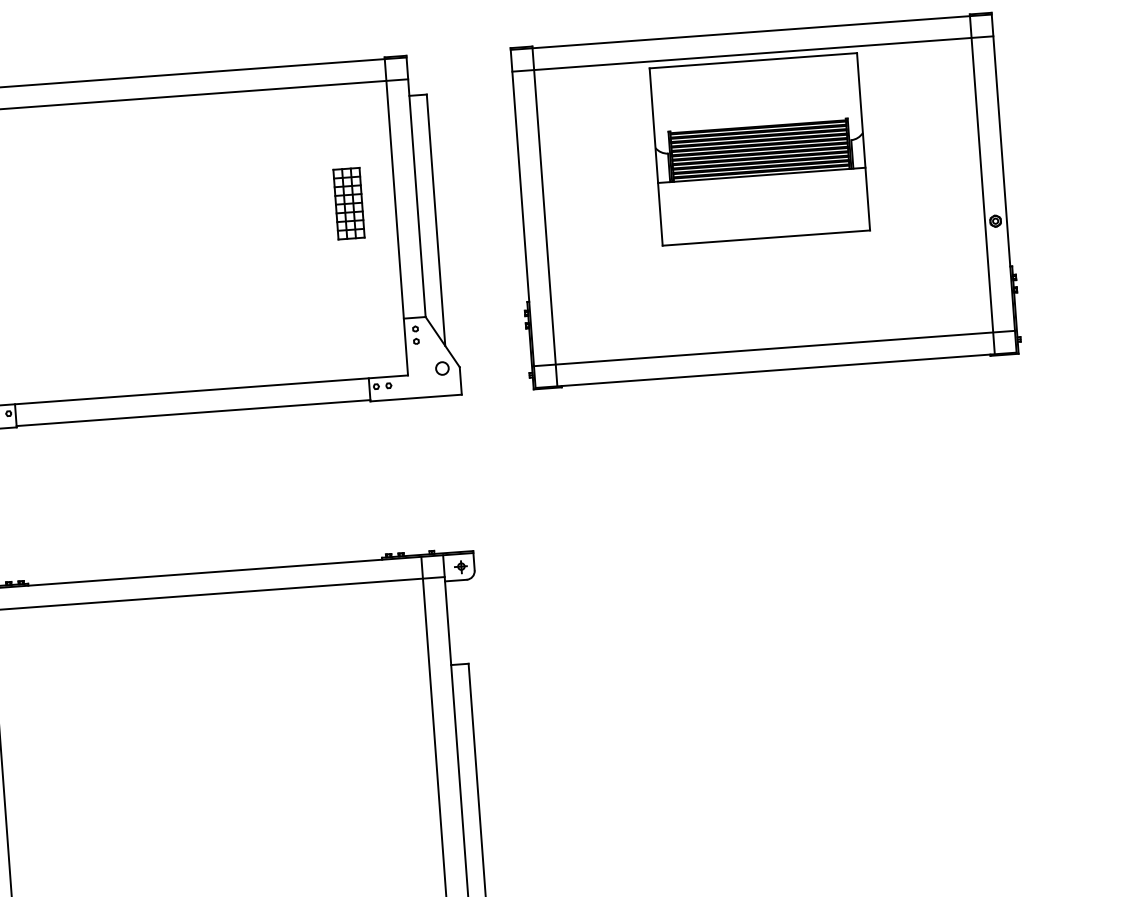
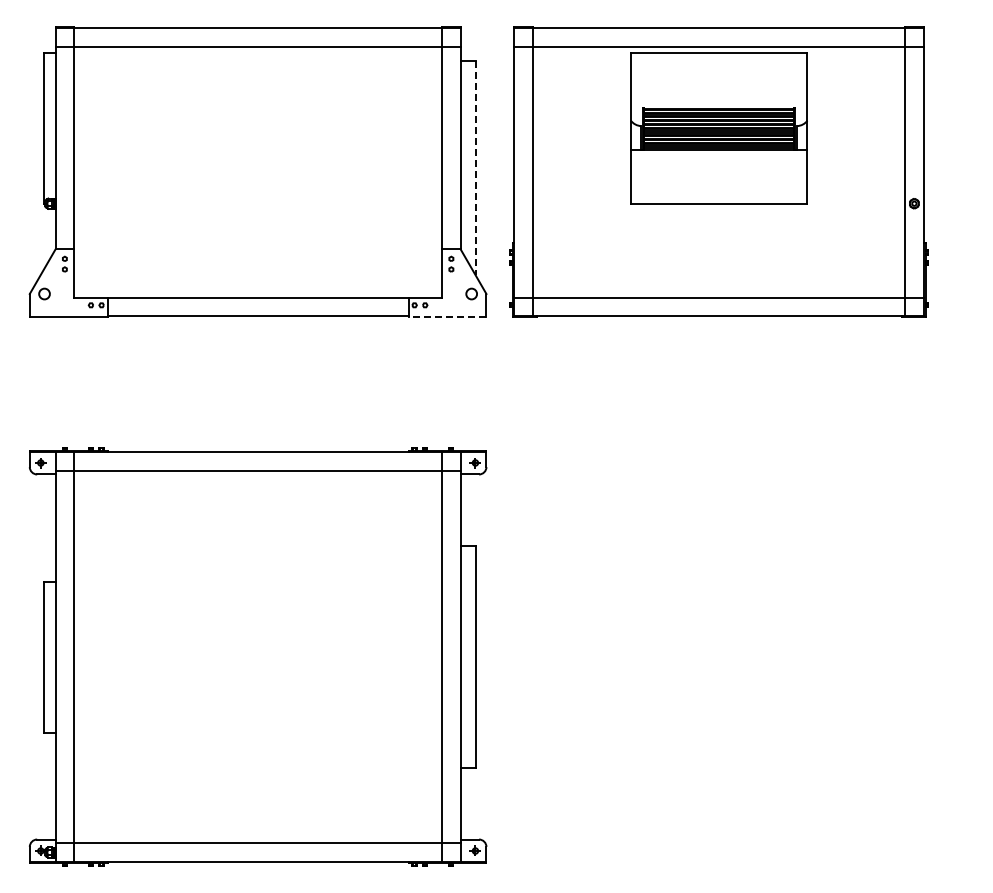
part: (762, 200) -> (718, 171), moved
part: (348, 203) -> (402, 148), removed
line: (436, 220) -> (475, 168), solid -> dashed
line: (416, 398) -> (447, 317), solid -> dashed

